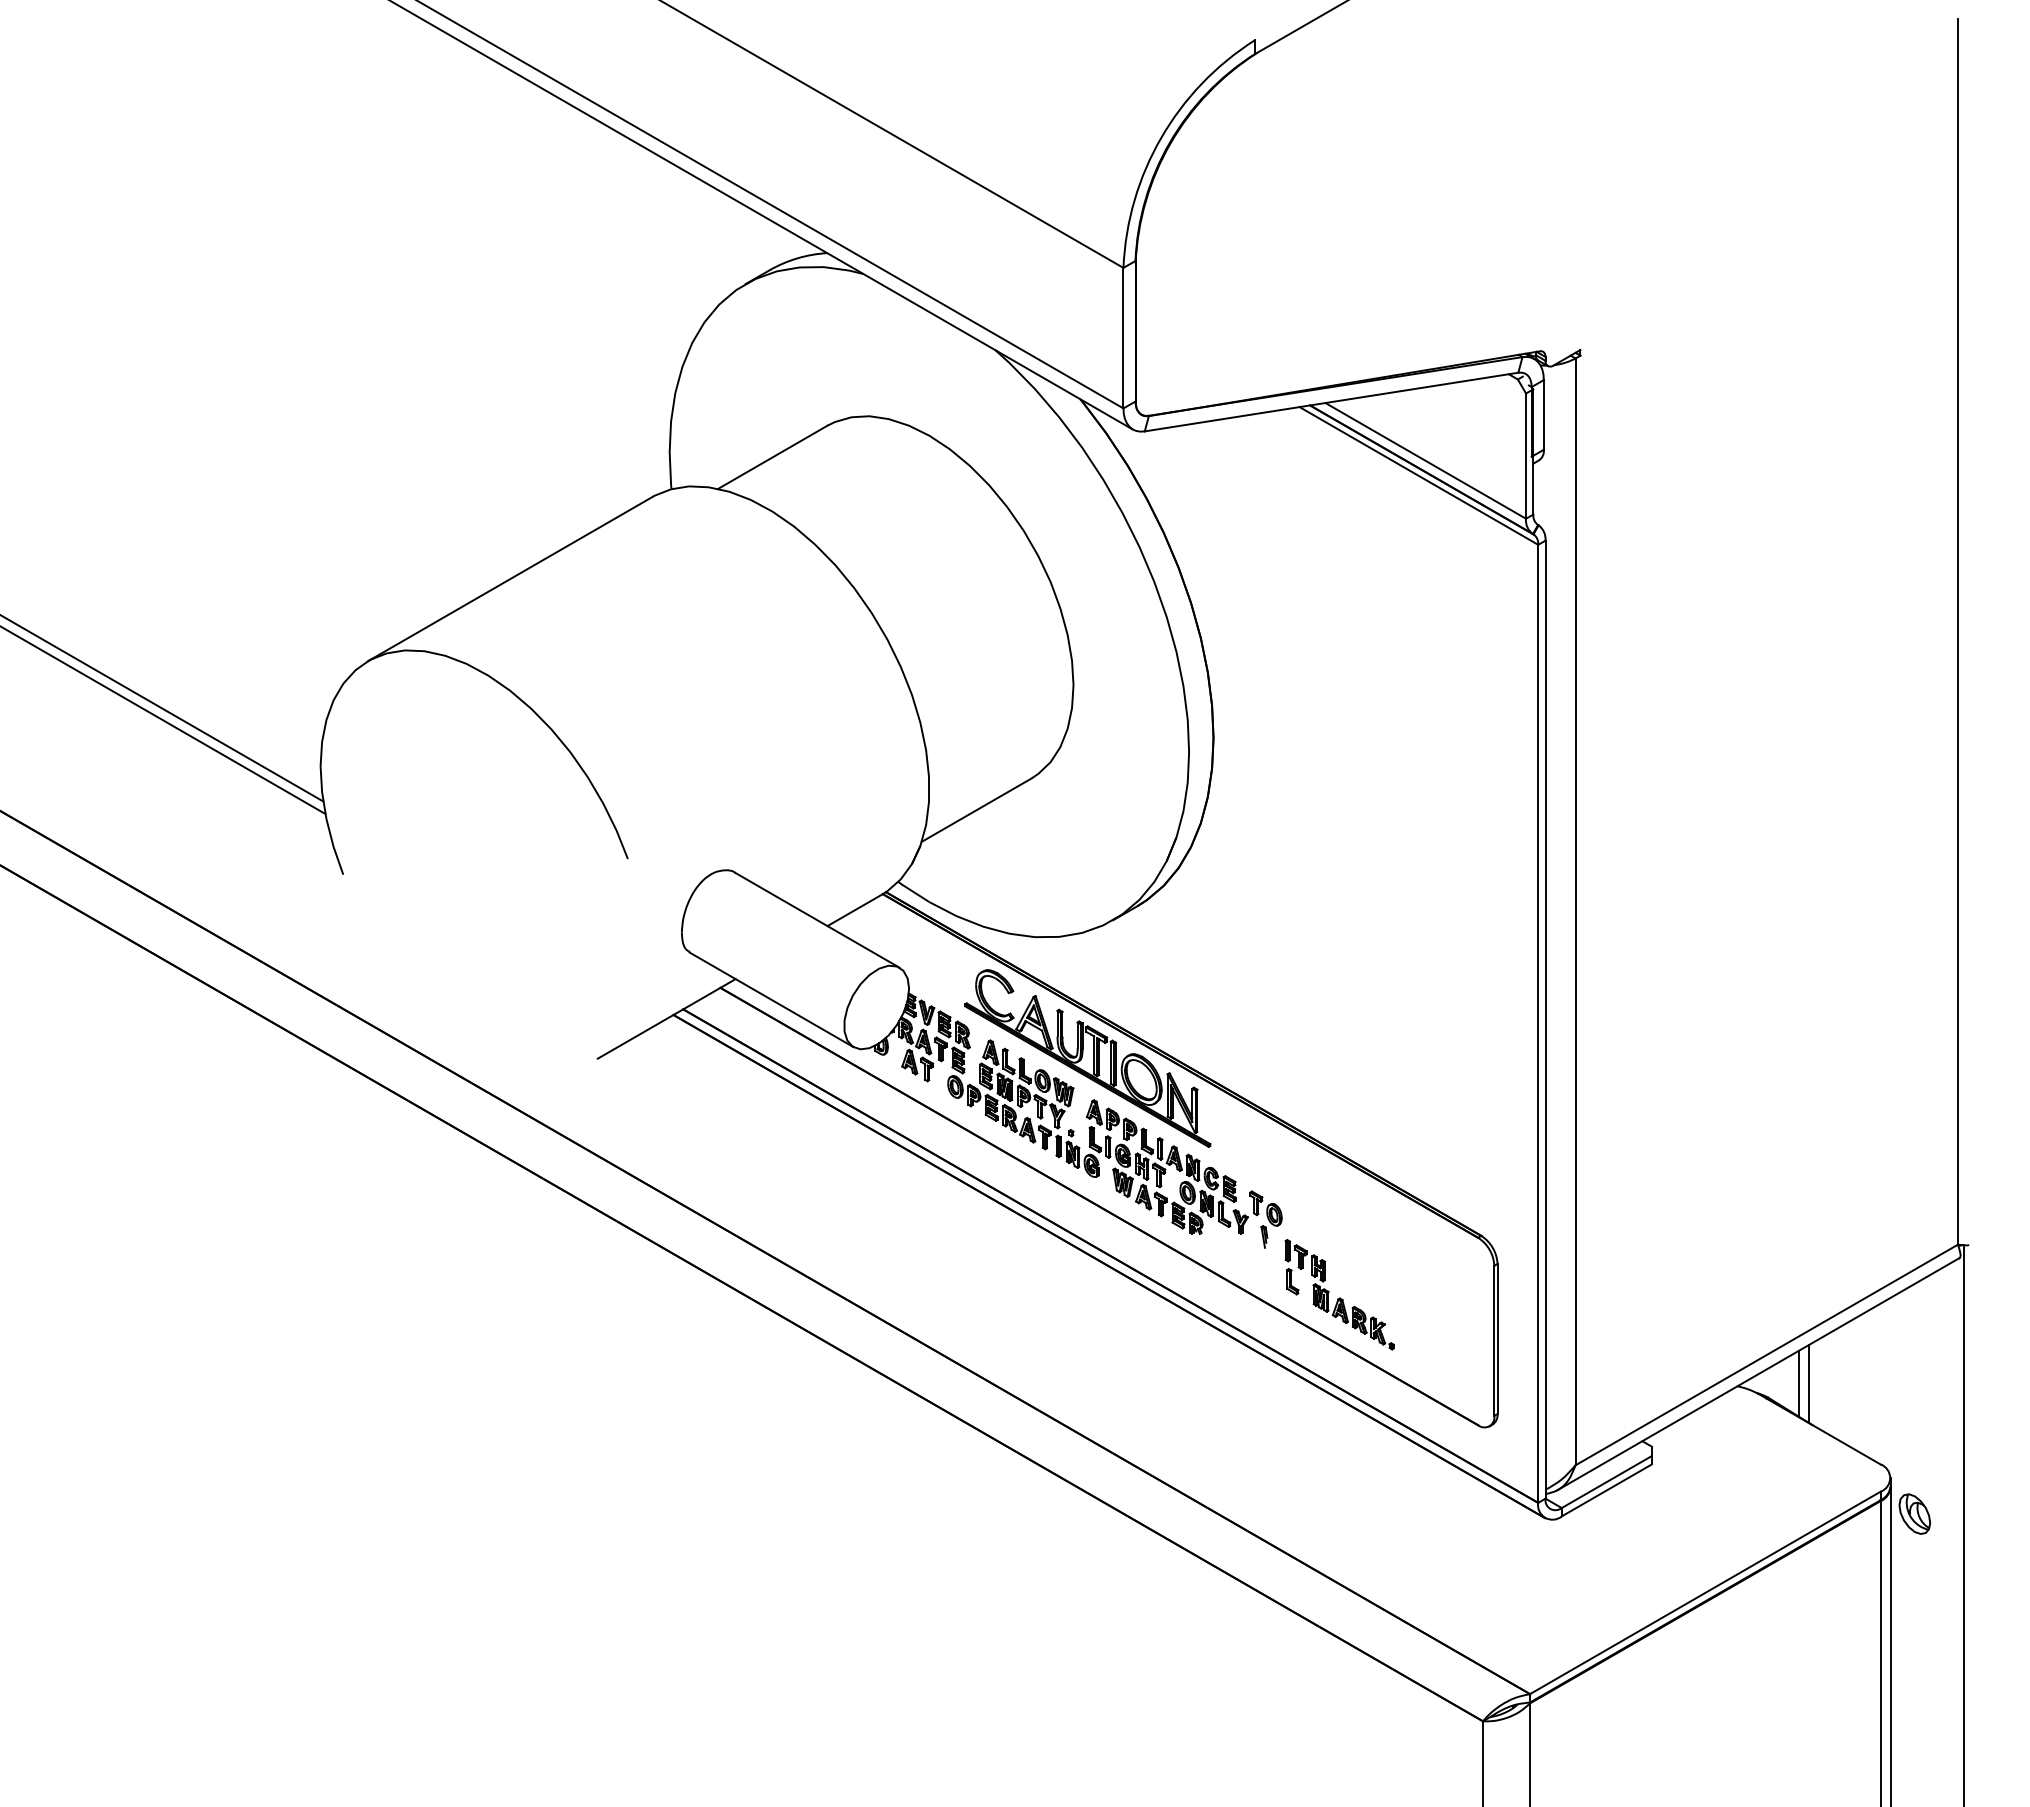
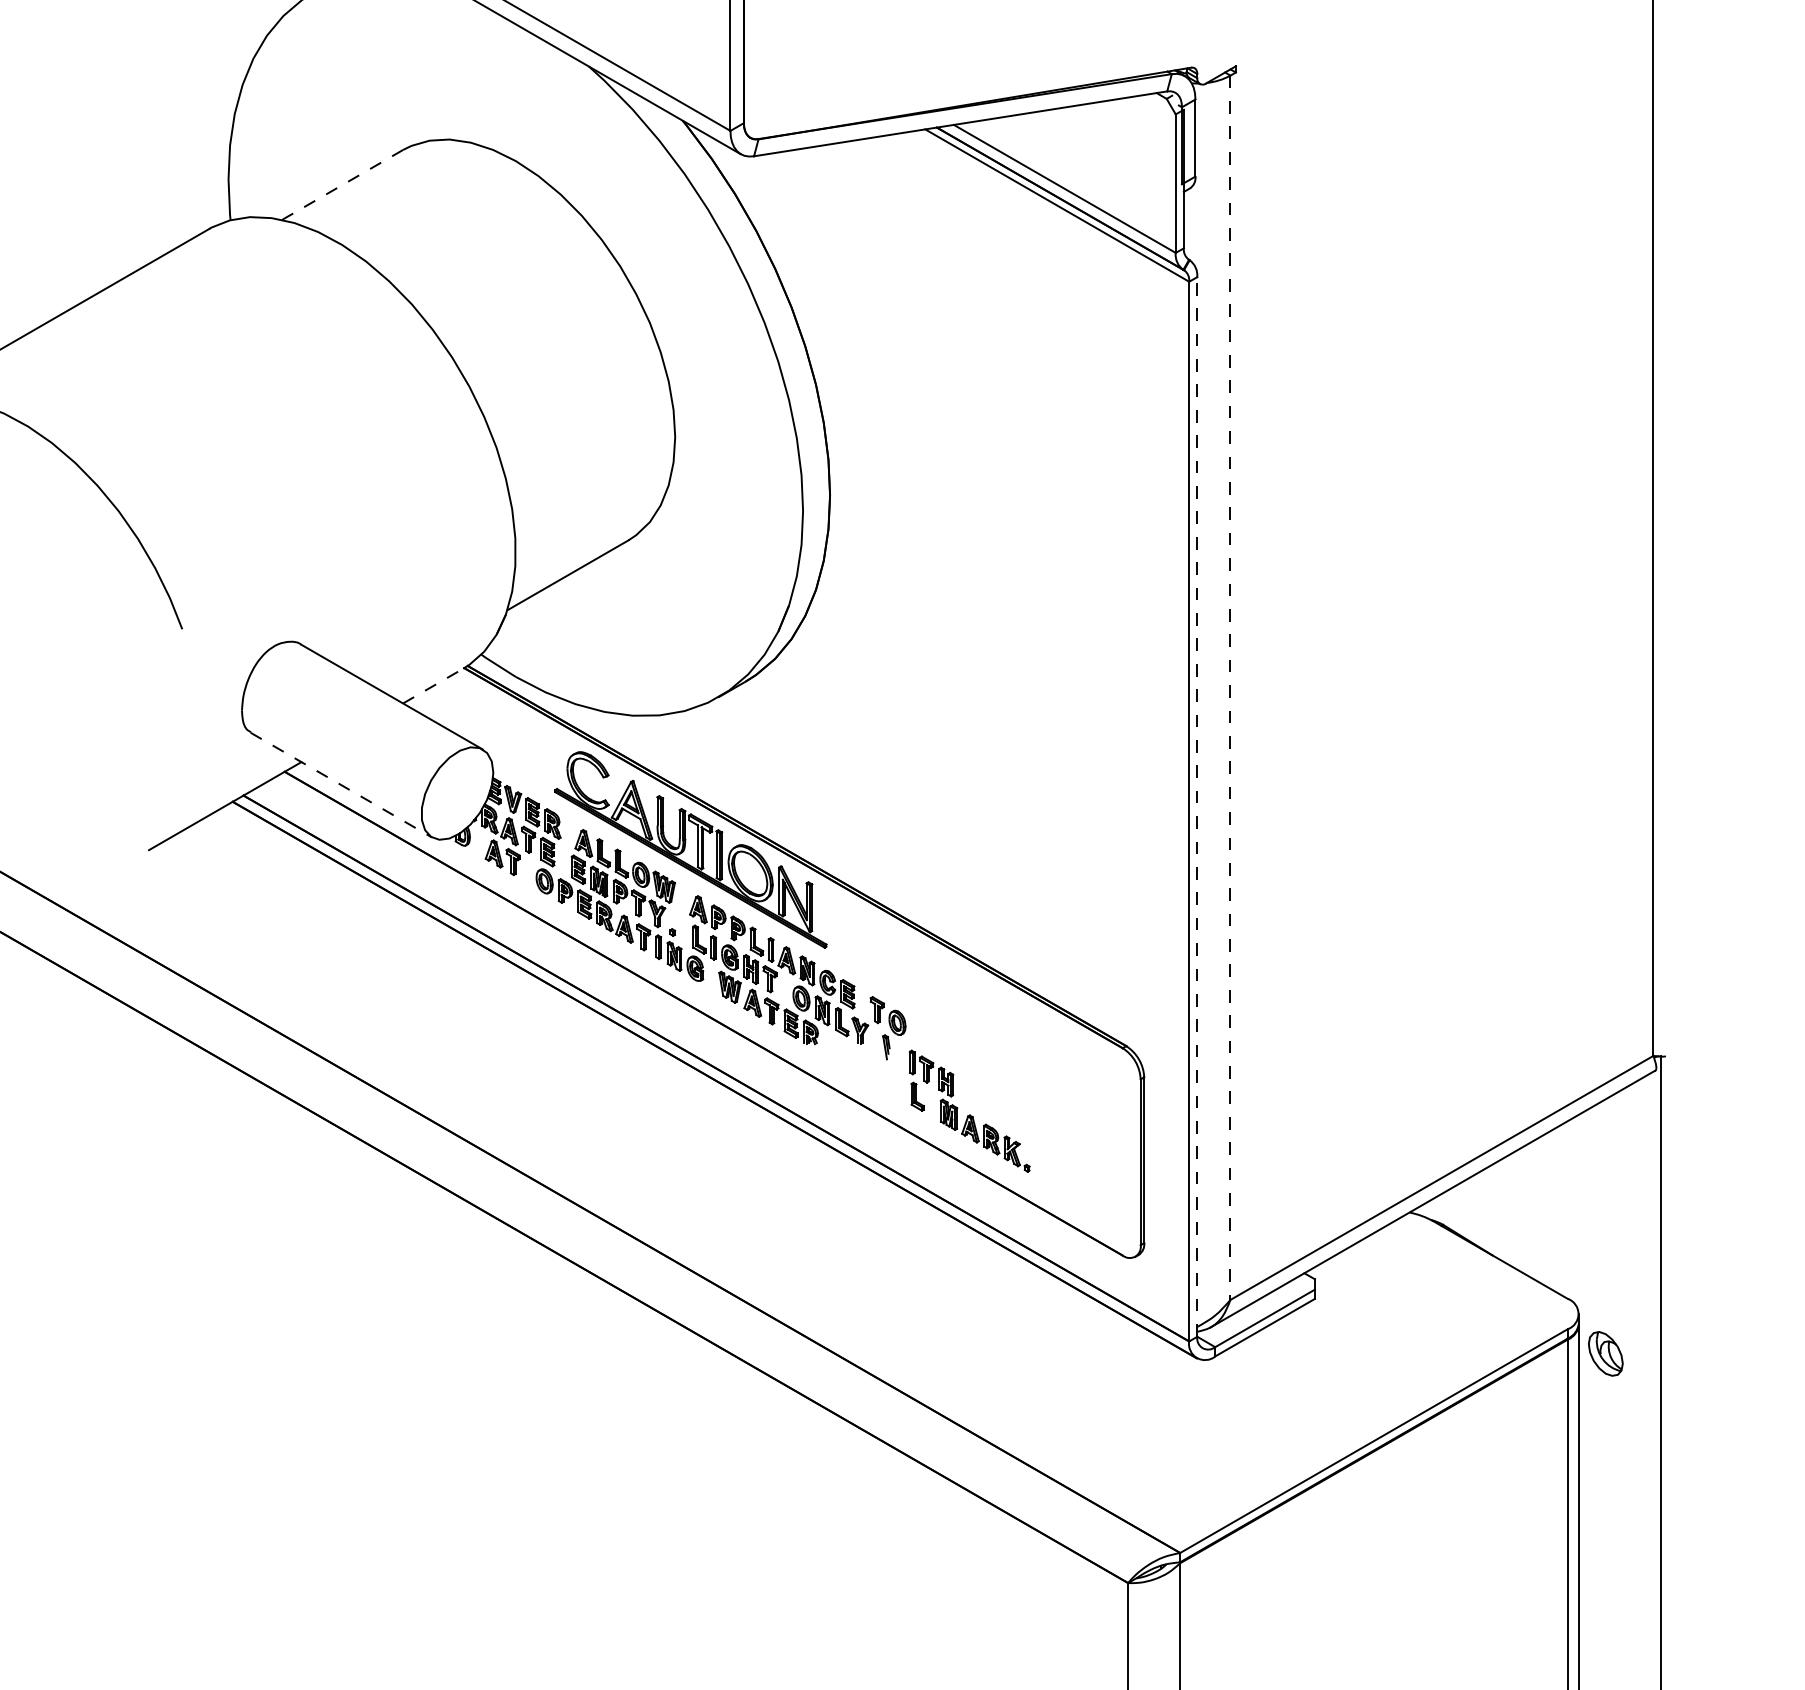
line: (772, 457) -> (342, 185), solid -> dashed
line: (855, 910) -> (434, 686), solid -> dashed
line: (1575, 912) -> (1230, 688), solid -> dashed
line: (771, 999) -> (341, 784), solid -> dashed
line: (1545, 1019) -> (1197, 806), solid -> dashed
line: (1798, 1383) -> (1477, 1209), removed
line: (1808, 1383) -> (1488, 1209), removed

